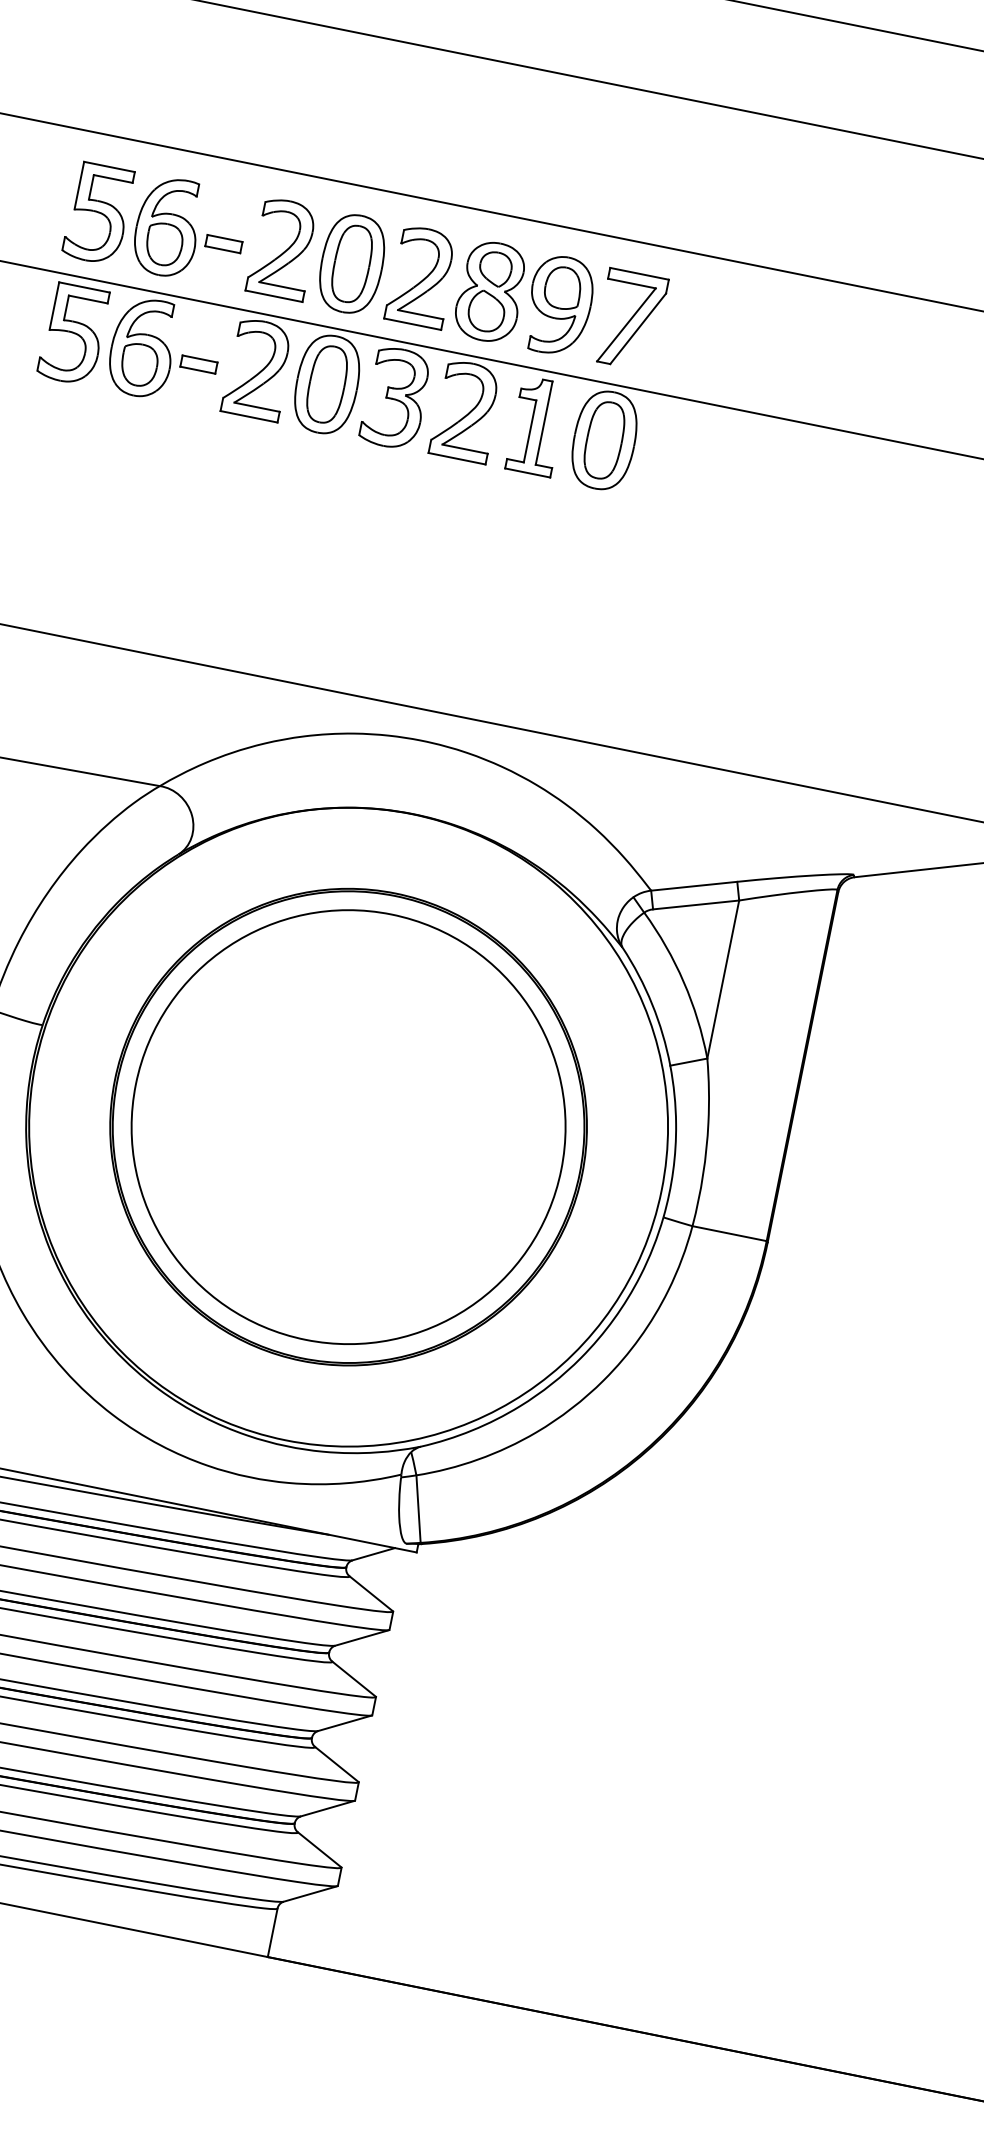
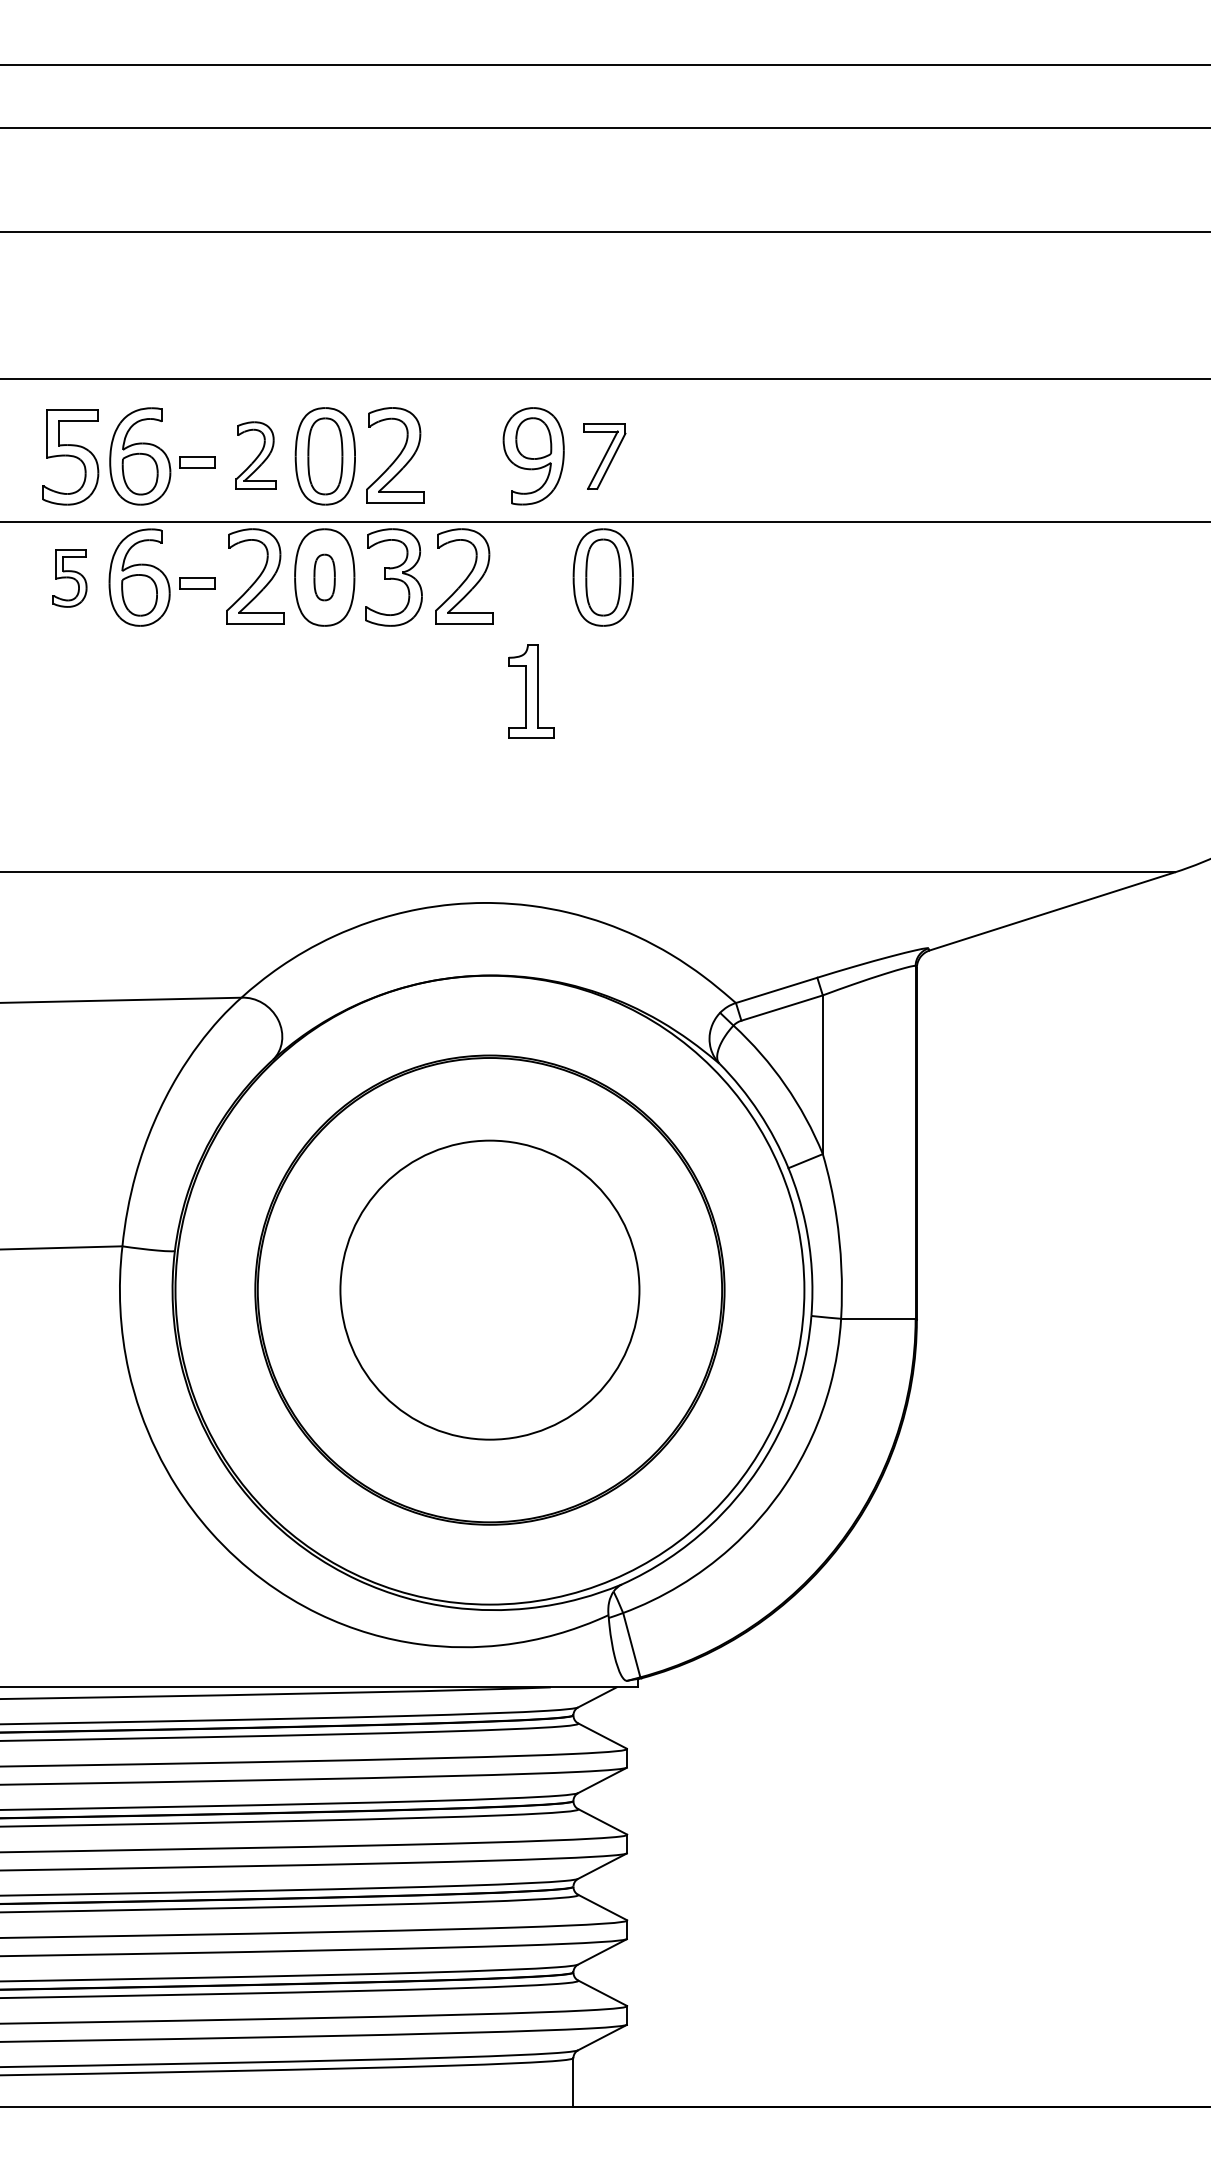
part: (283, 249) -> (256, 455), size x0.7
part: (490, 292) -> (464, 456), removed
part: (630, 320) -> (604, 456), size x0.7
part: (72, 334) -> (69, 578), size x0.6
part: (326, 384) -> (324, 577), size x0.6
part: (537, 426) -> (531, 691), moved
circle: (348, 1126) -> (489, 1289), size x0.7

